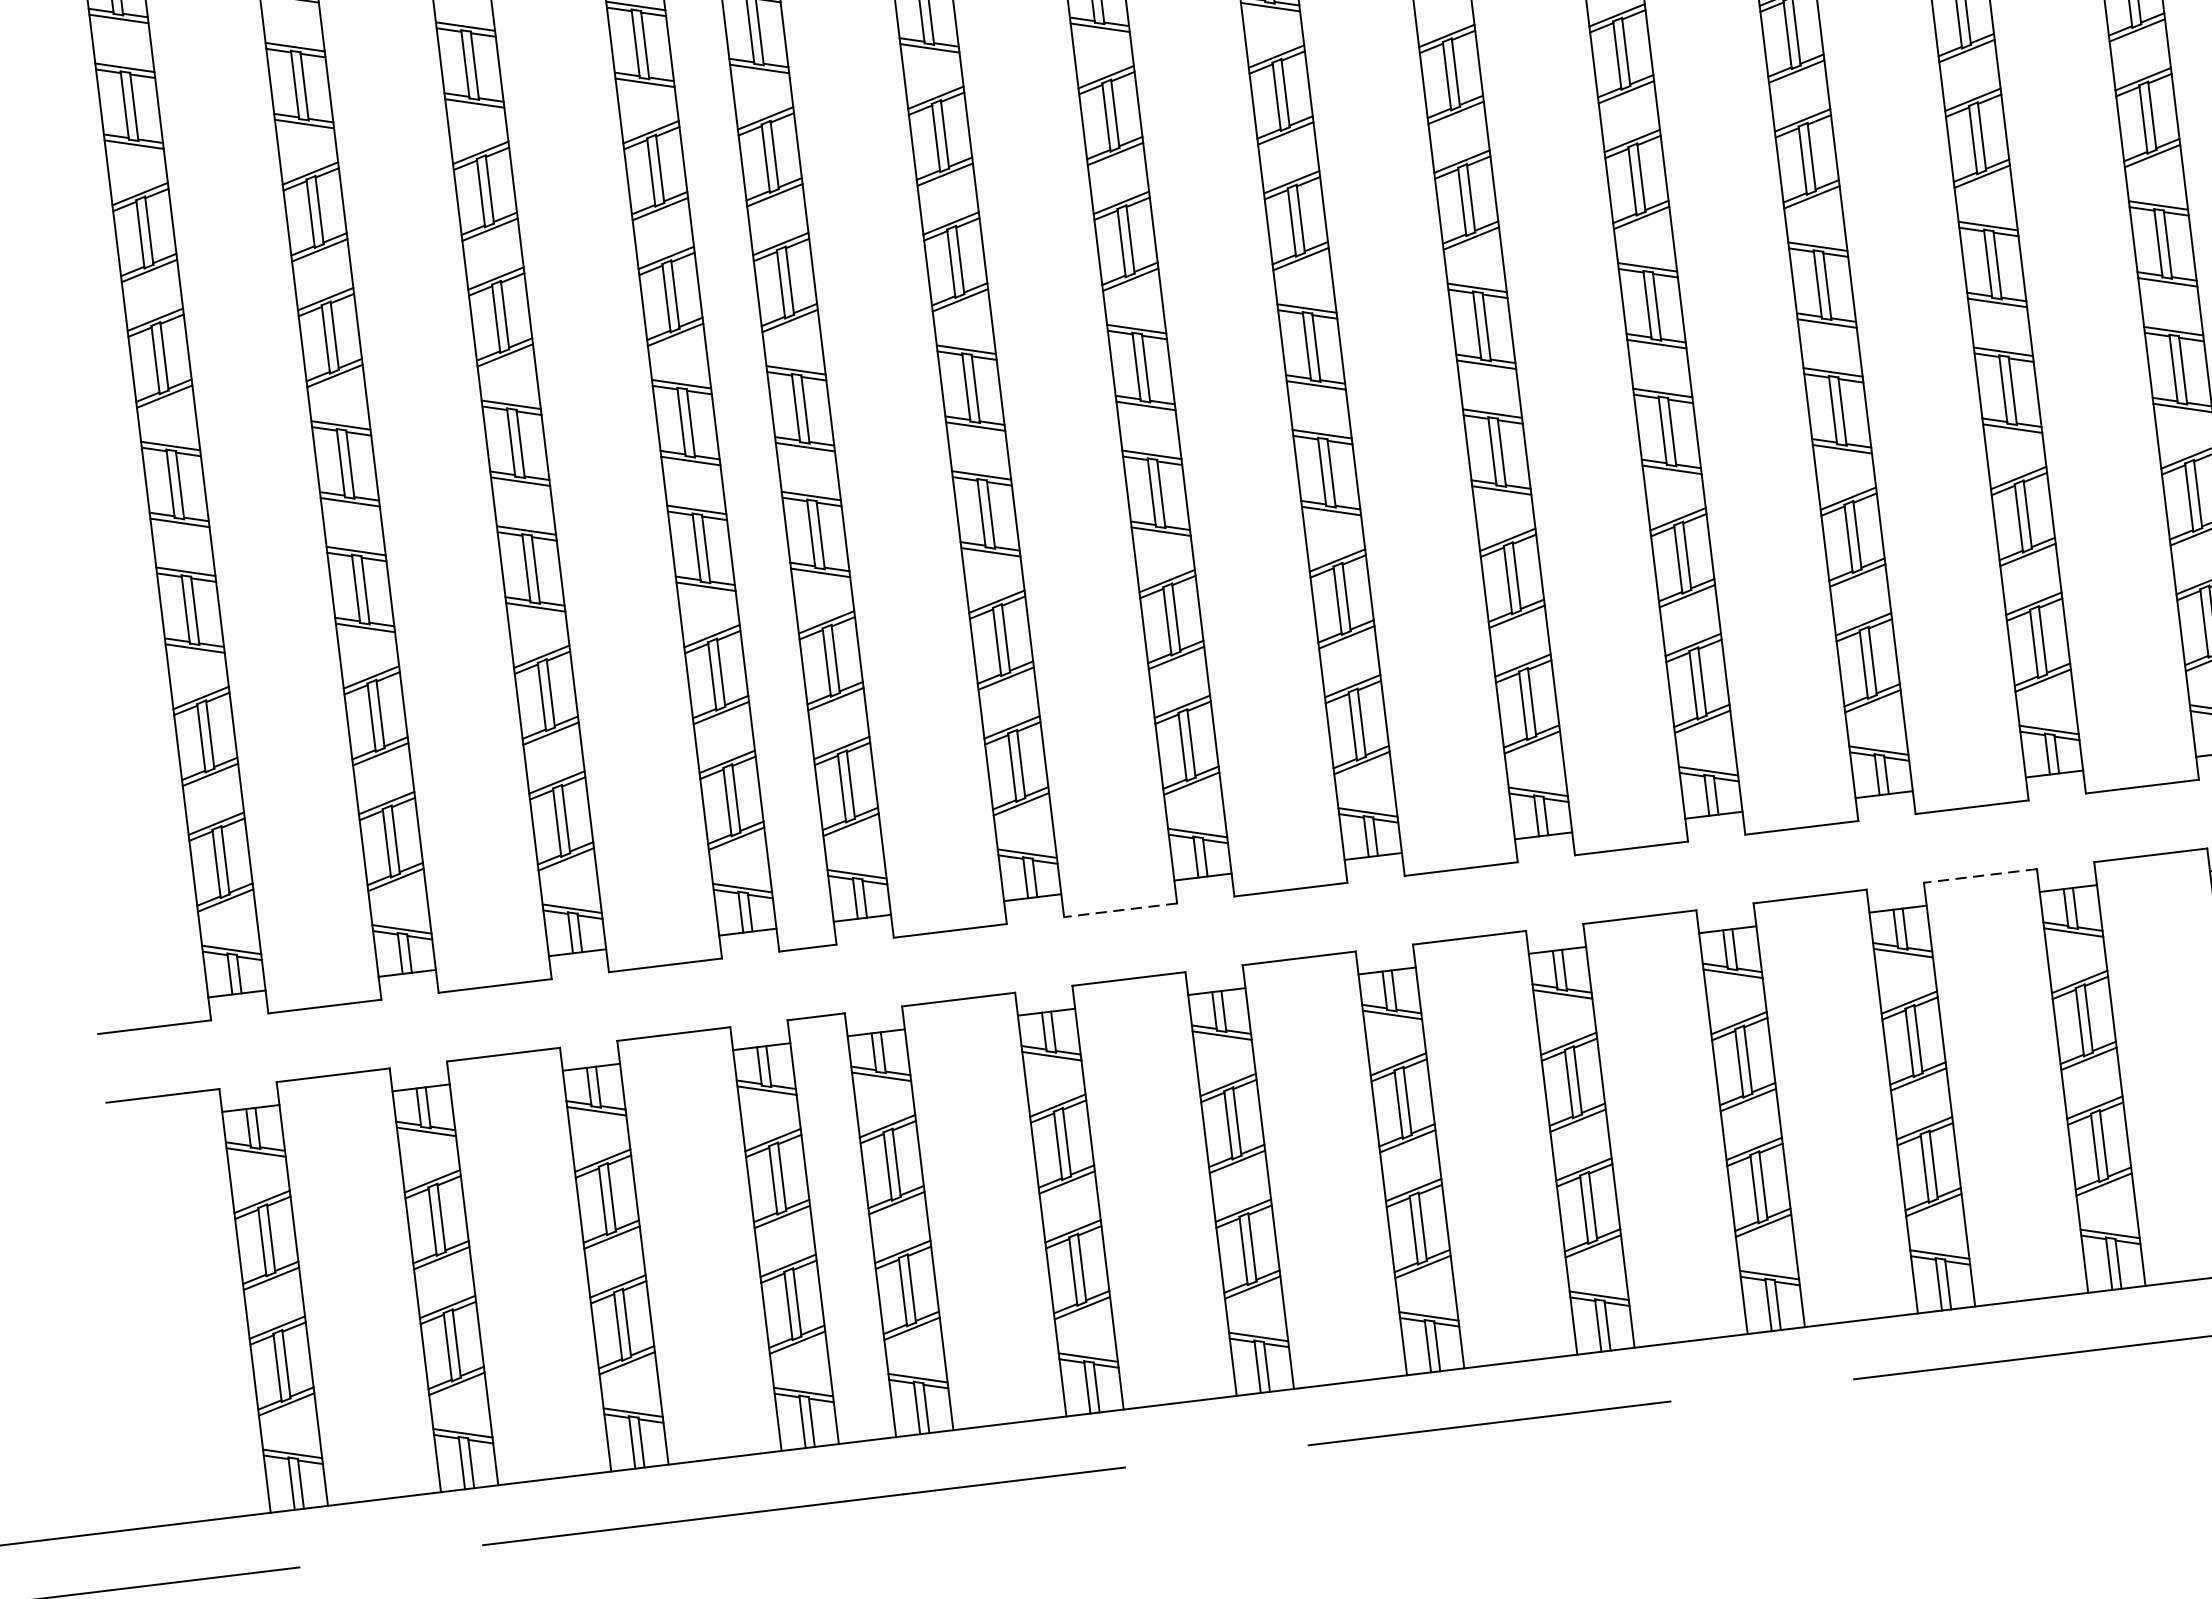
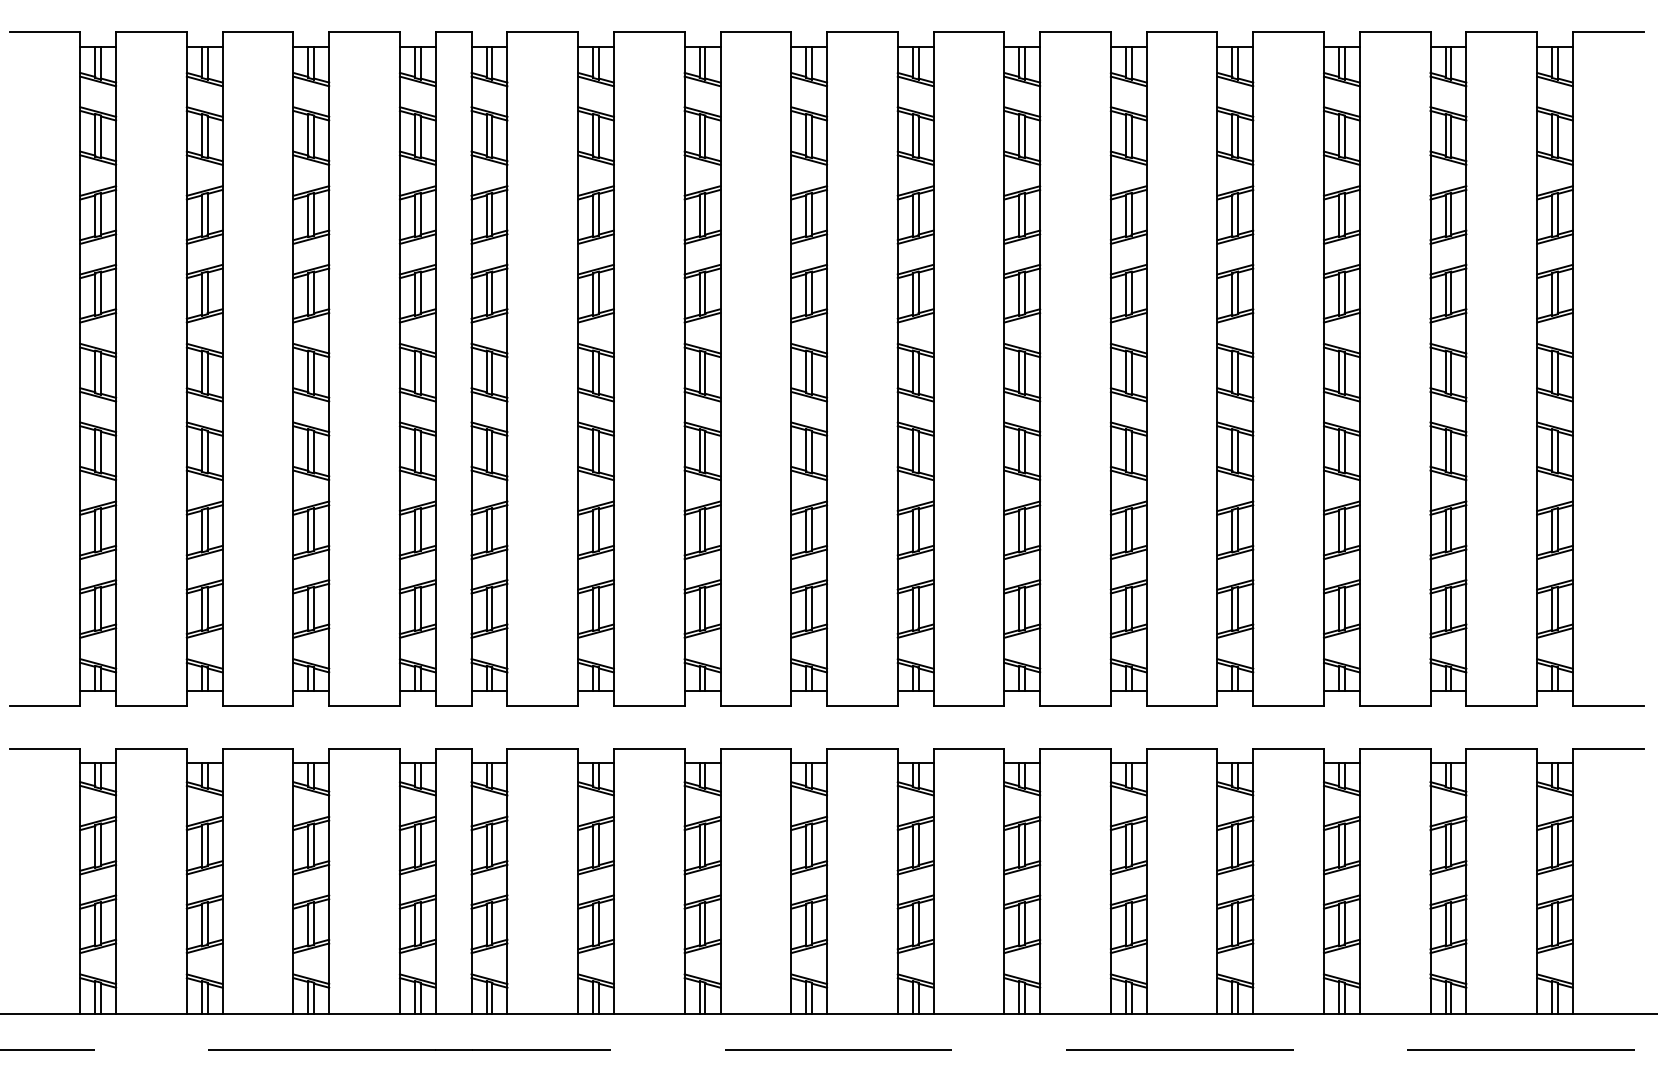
line: (1979, 875) -> (1181, 748), dashed -> solid
line: (1119, 909) -> (648, 705), dashed -> solid

